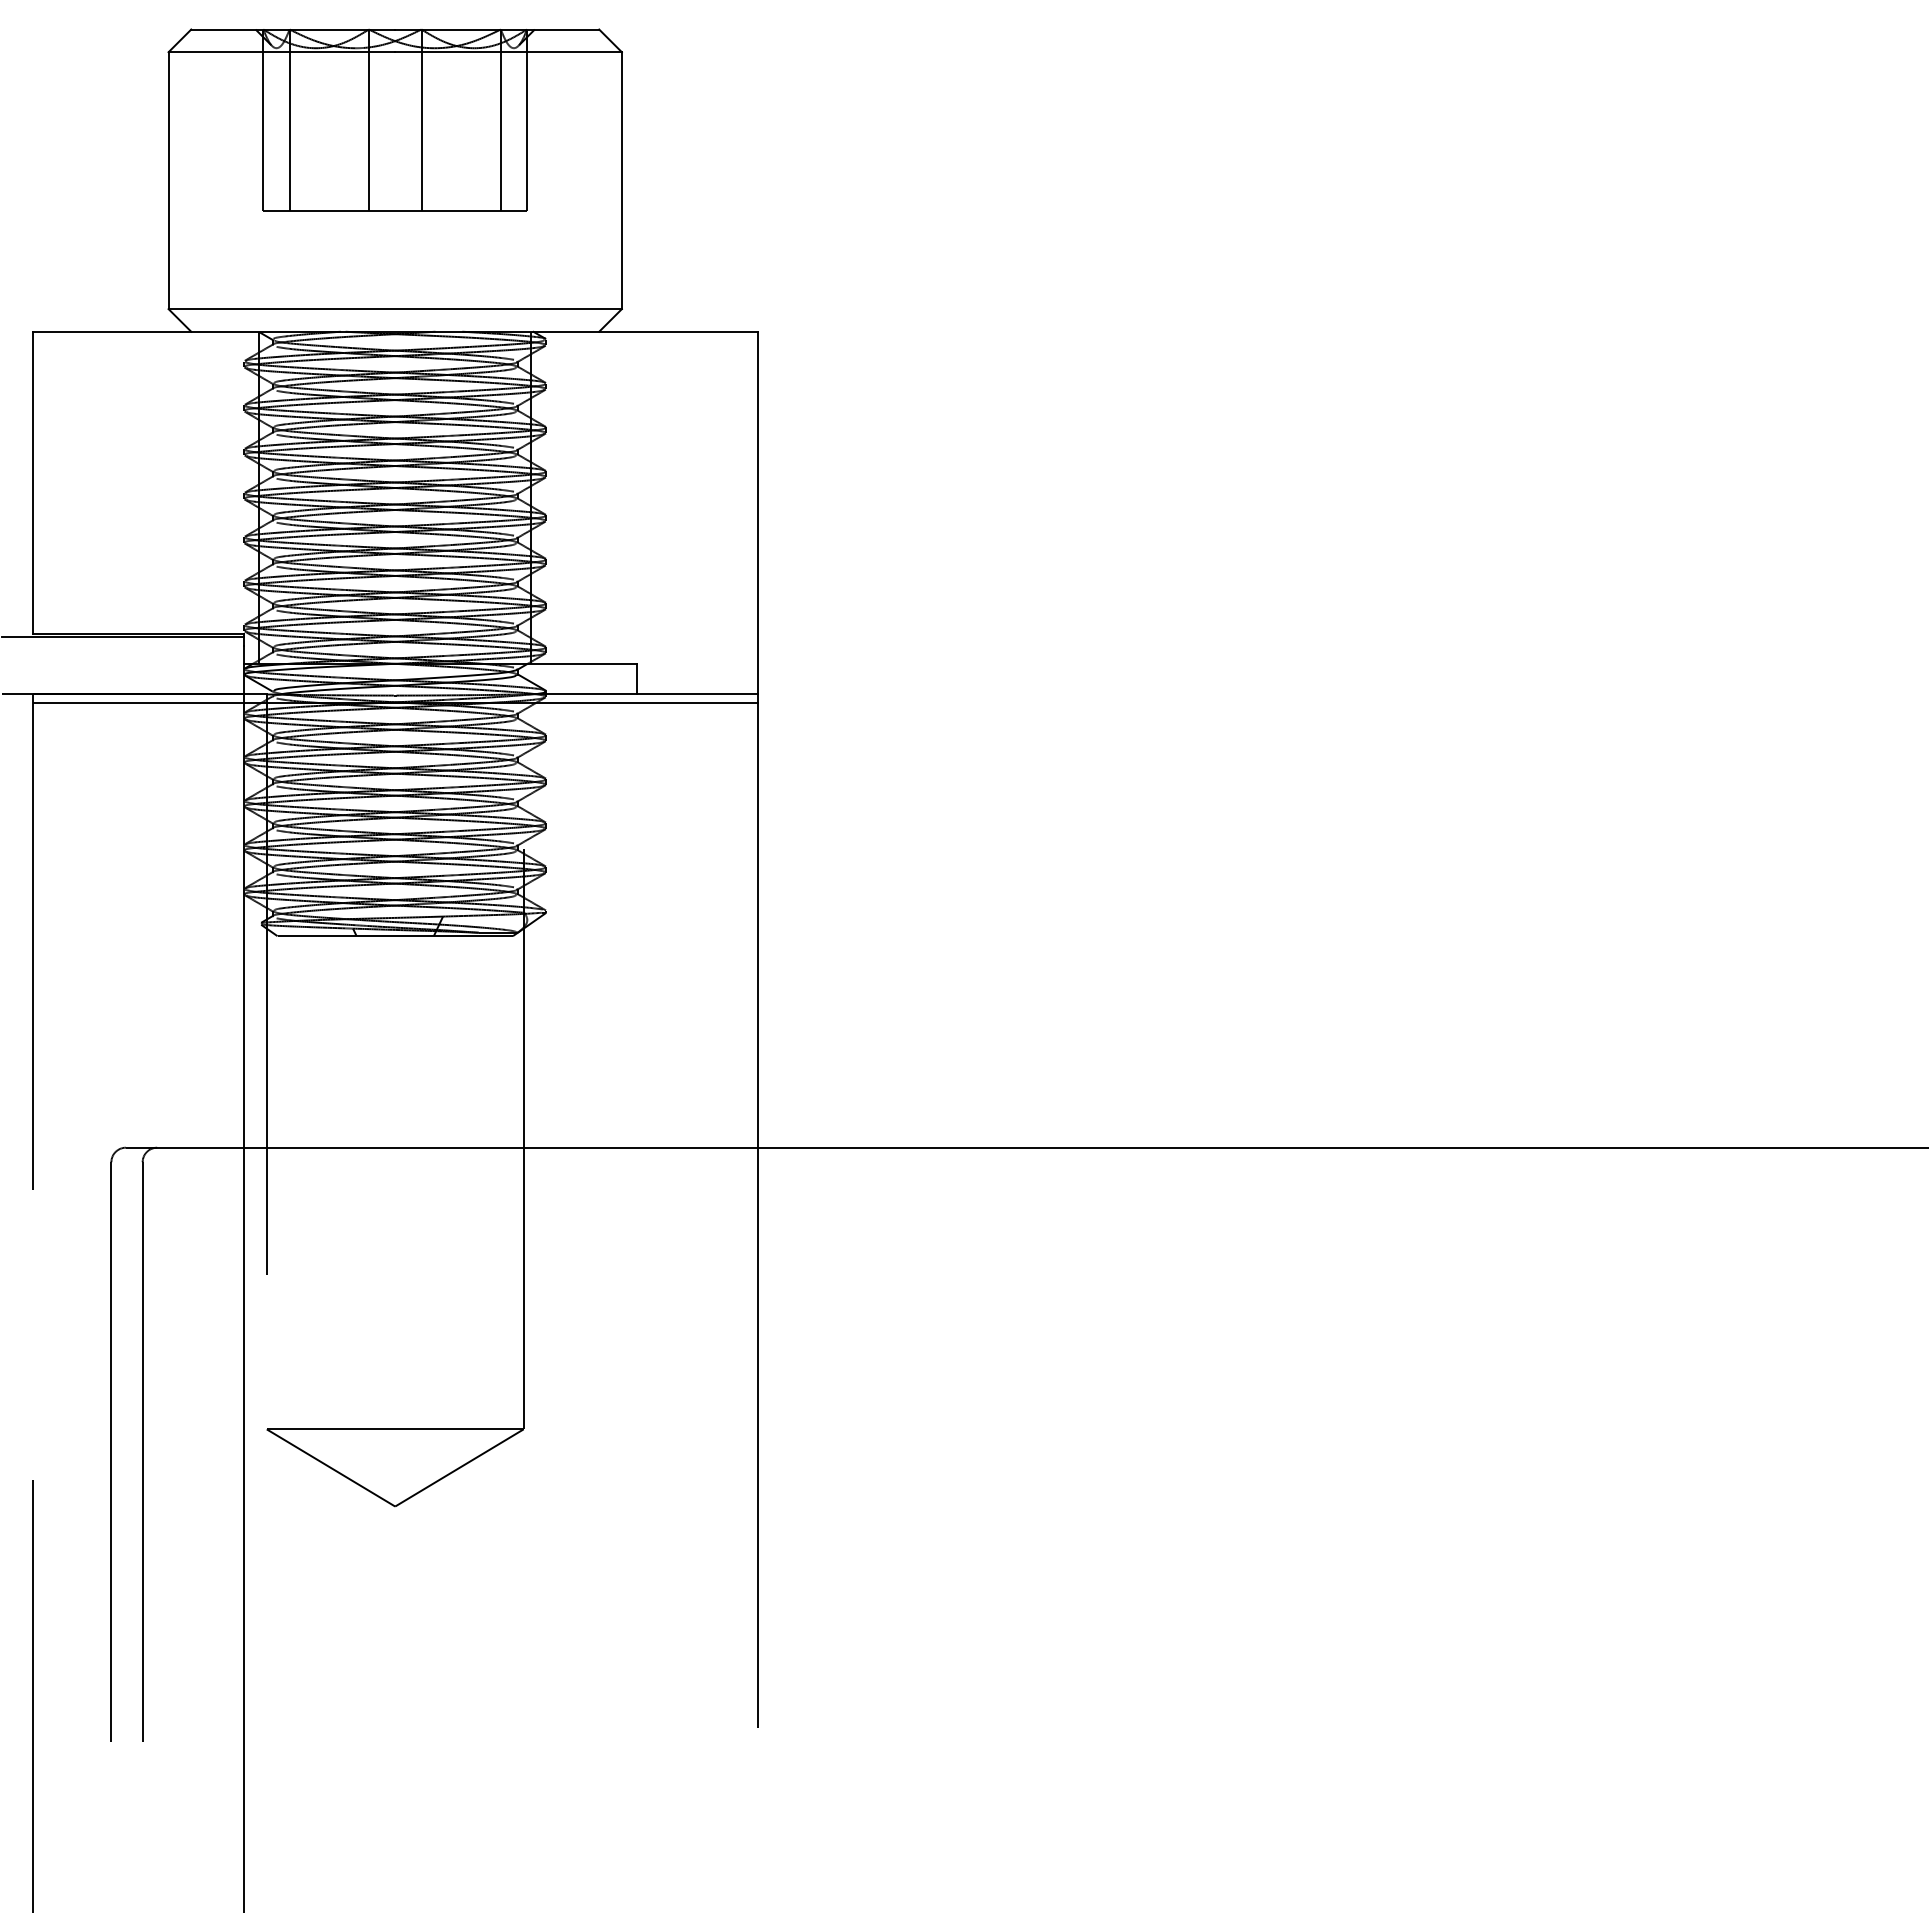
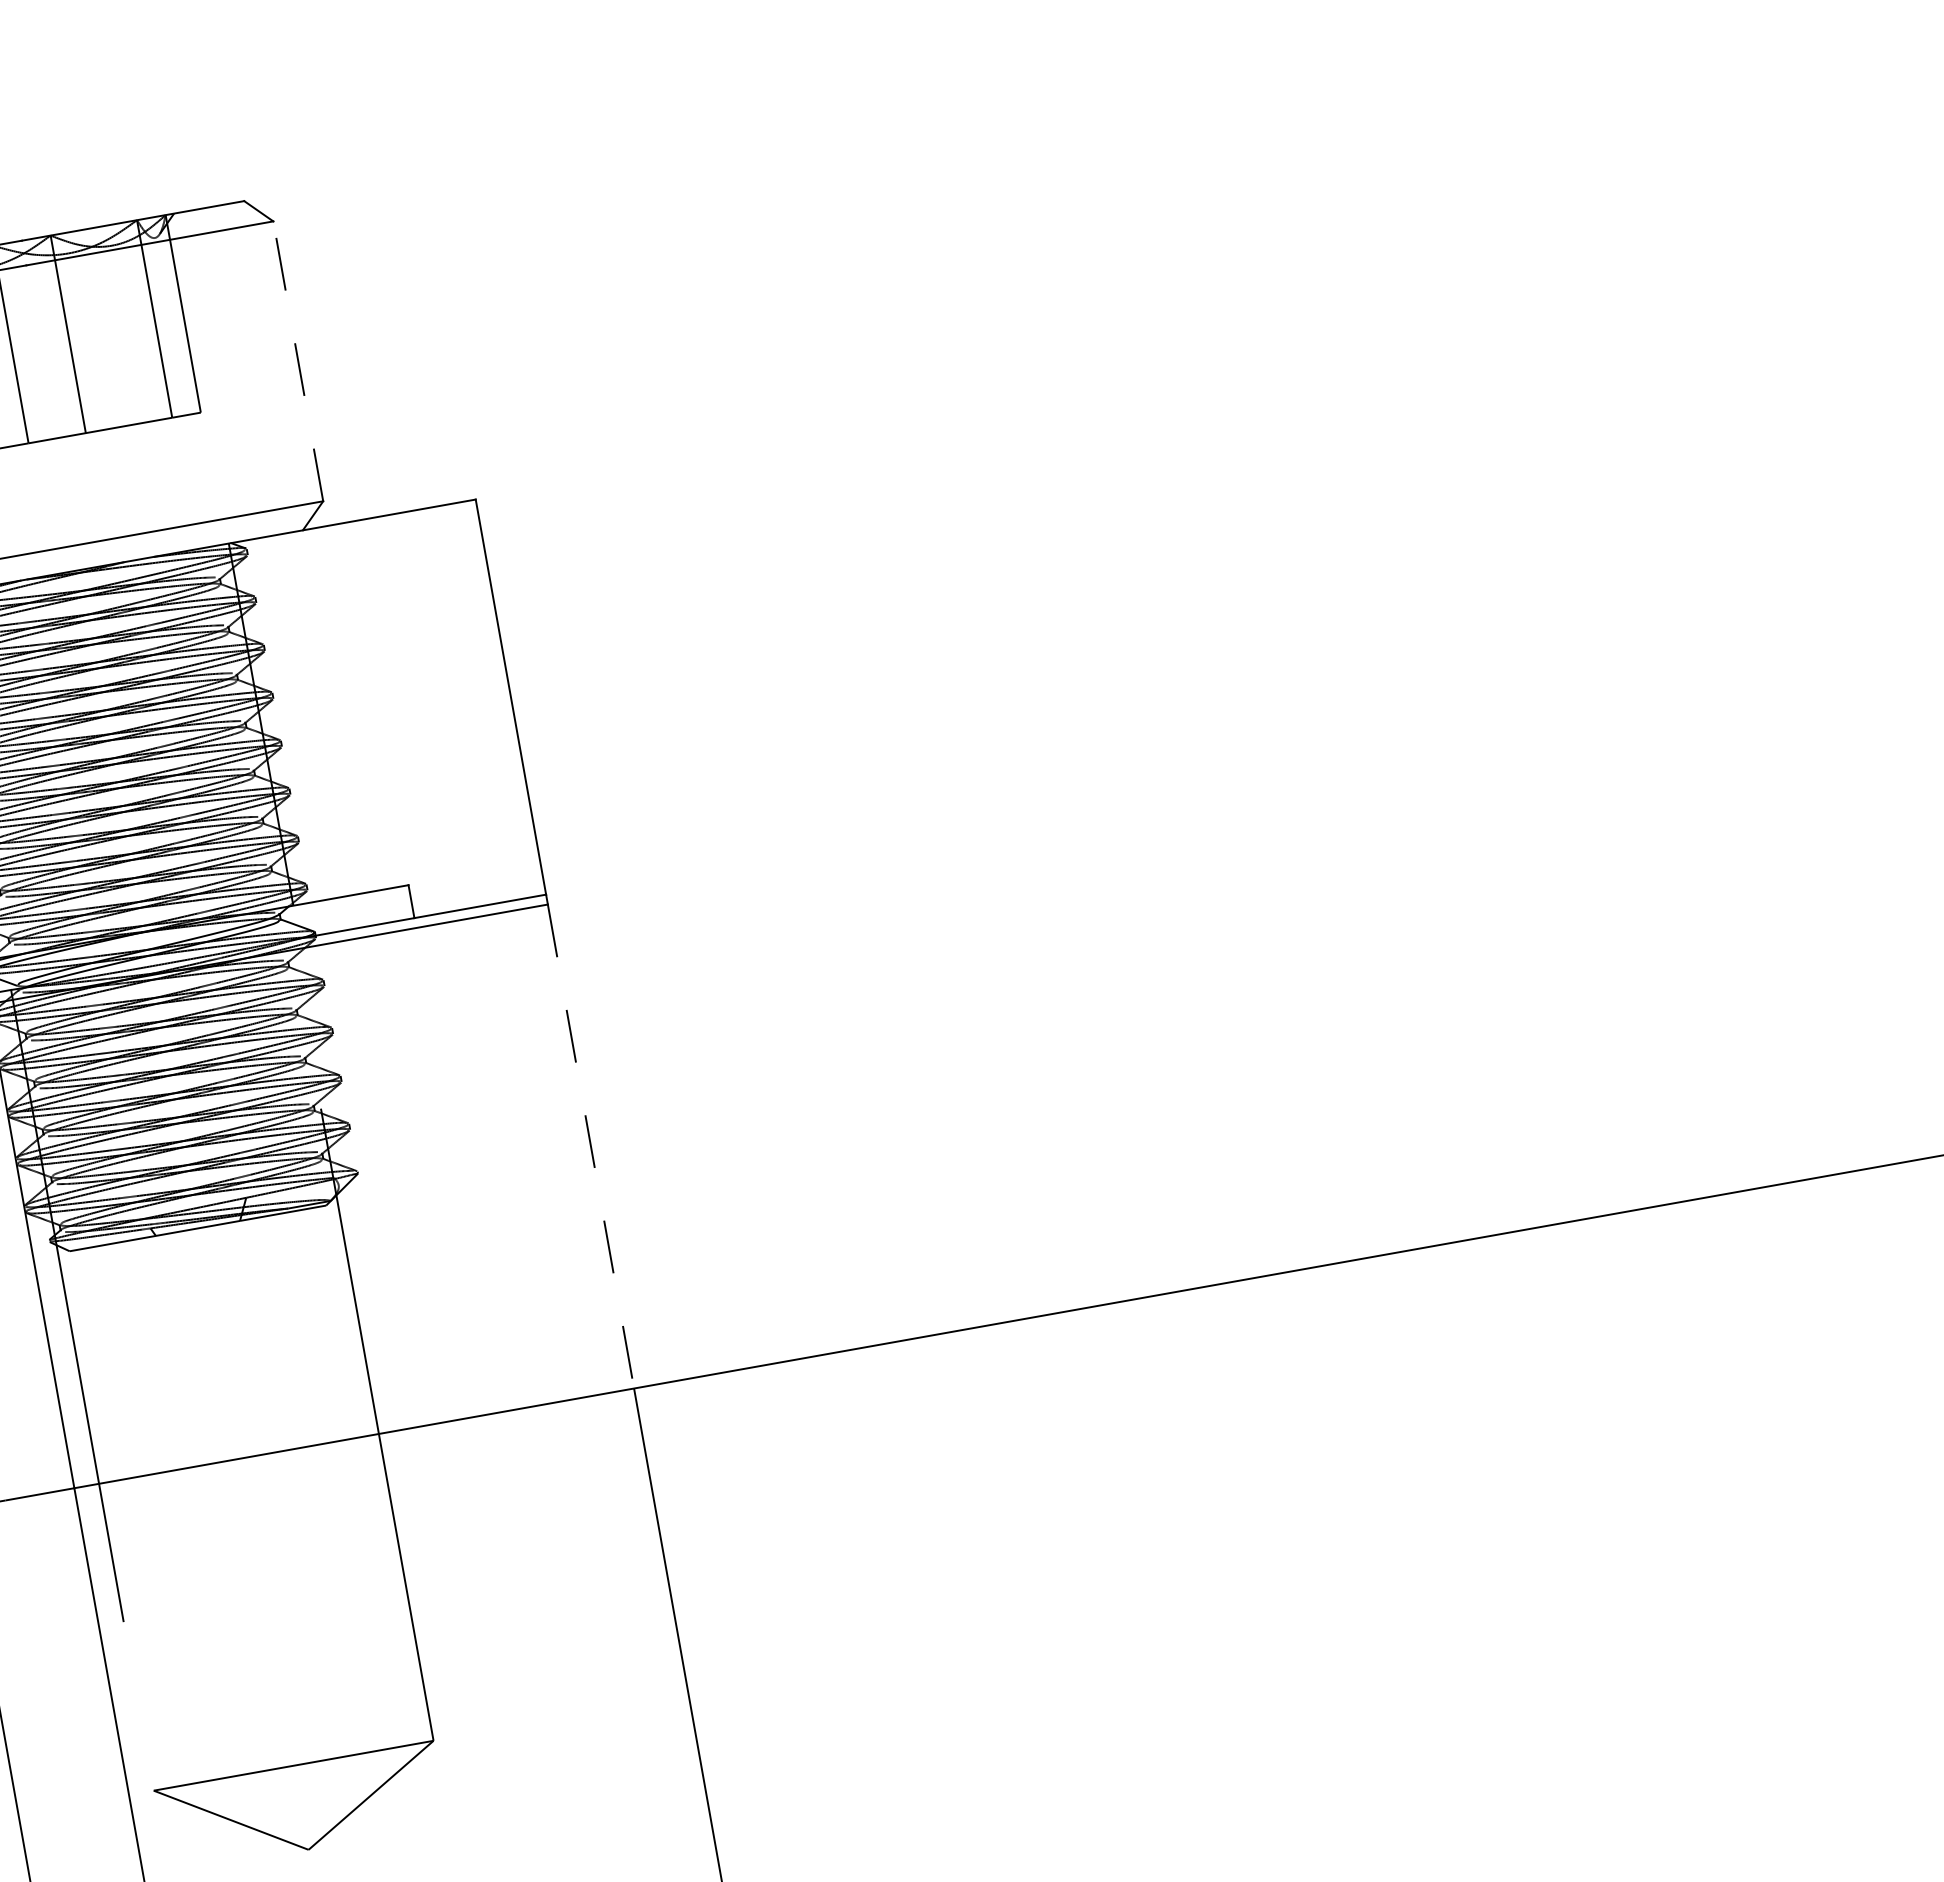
line: (621, 180) -> (297, 361), solid -> dashed
line: (757, 926) -> (590, 1147), solid -> dashed

